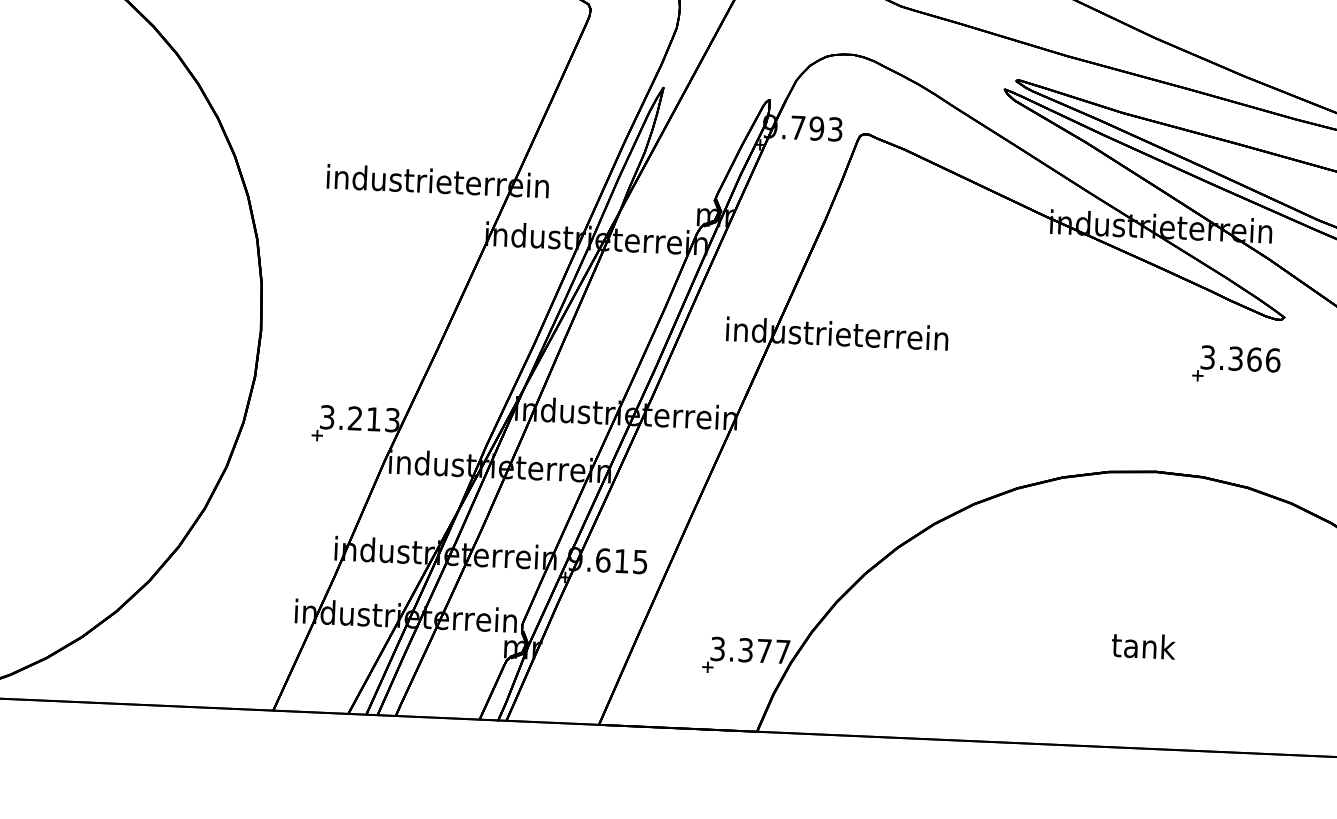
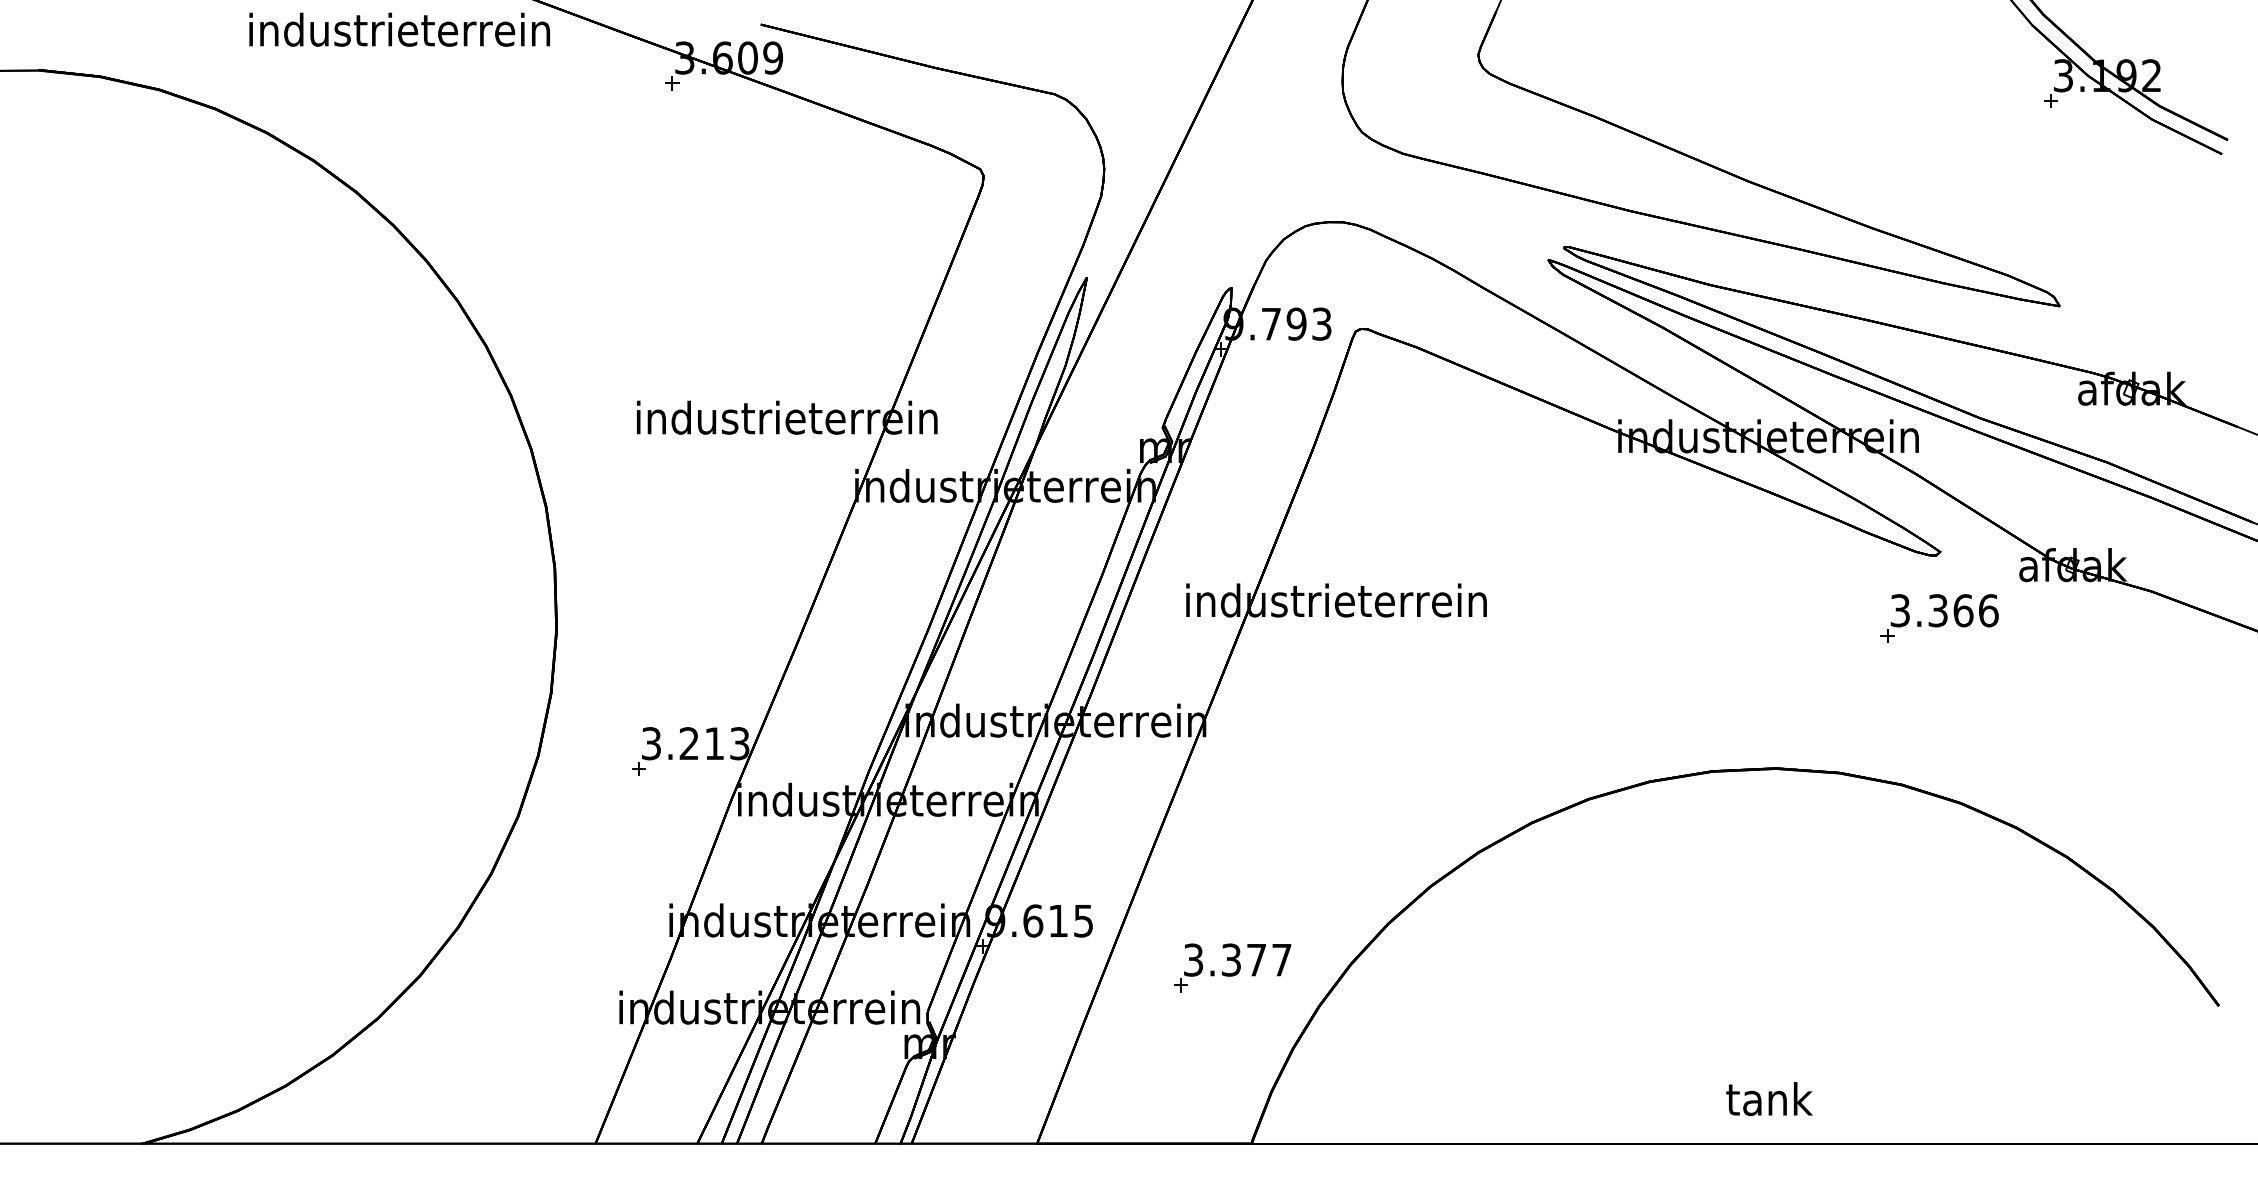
part: (1236, 364) -> (1939, 618), moved
text: (1143, 646) -> (1769, 1099), moved
part: (746, 655) -> (1232, 967), moved

